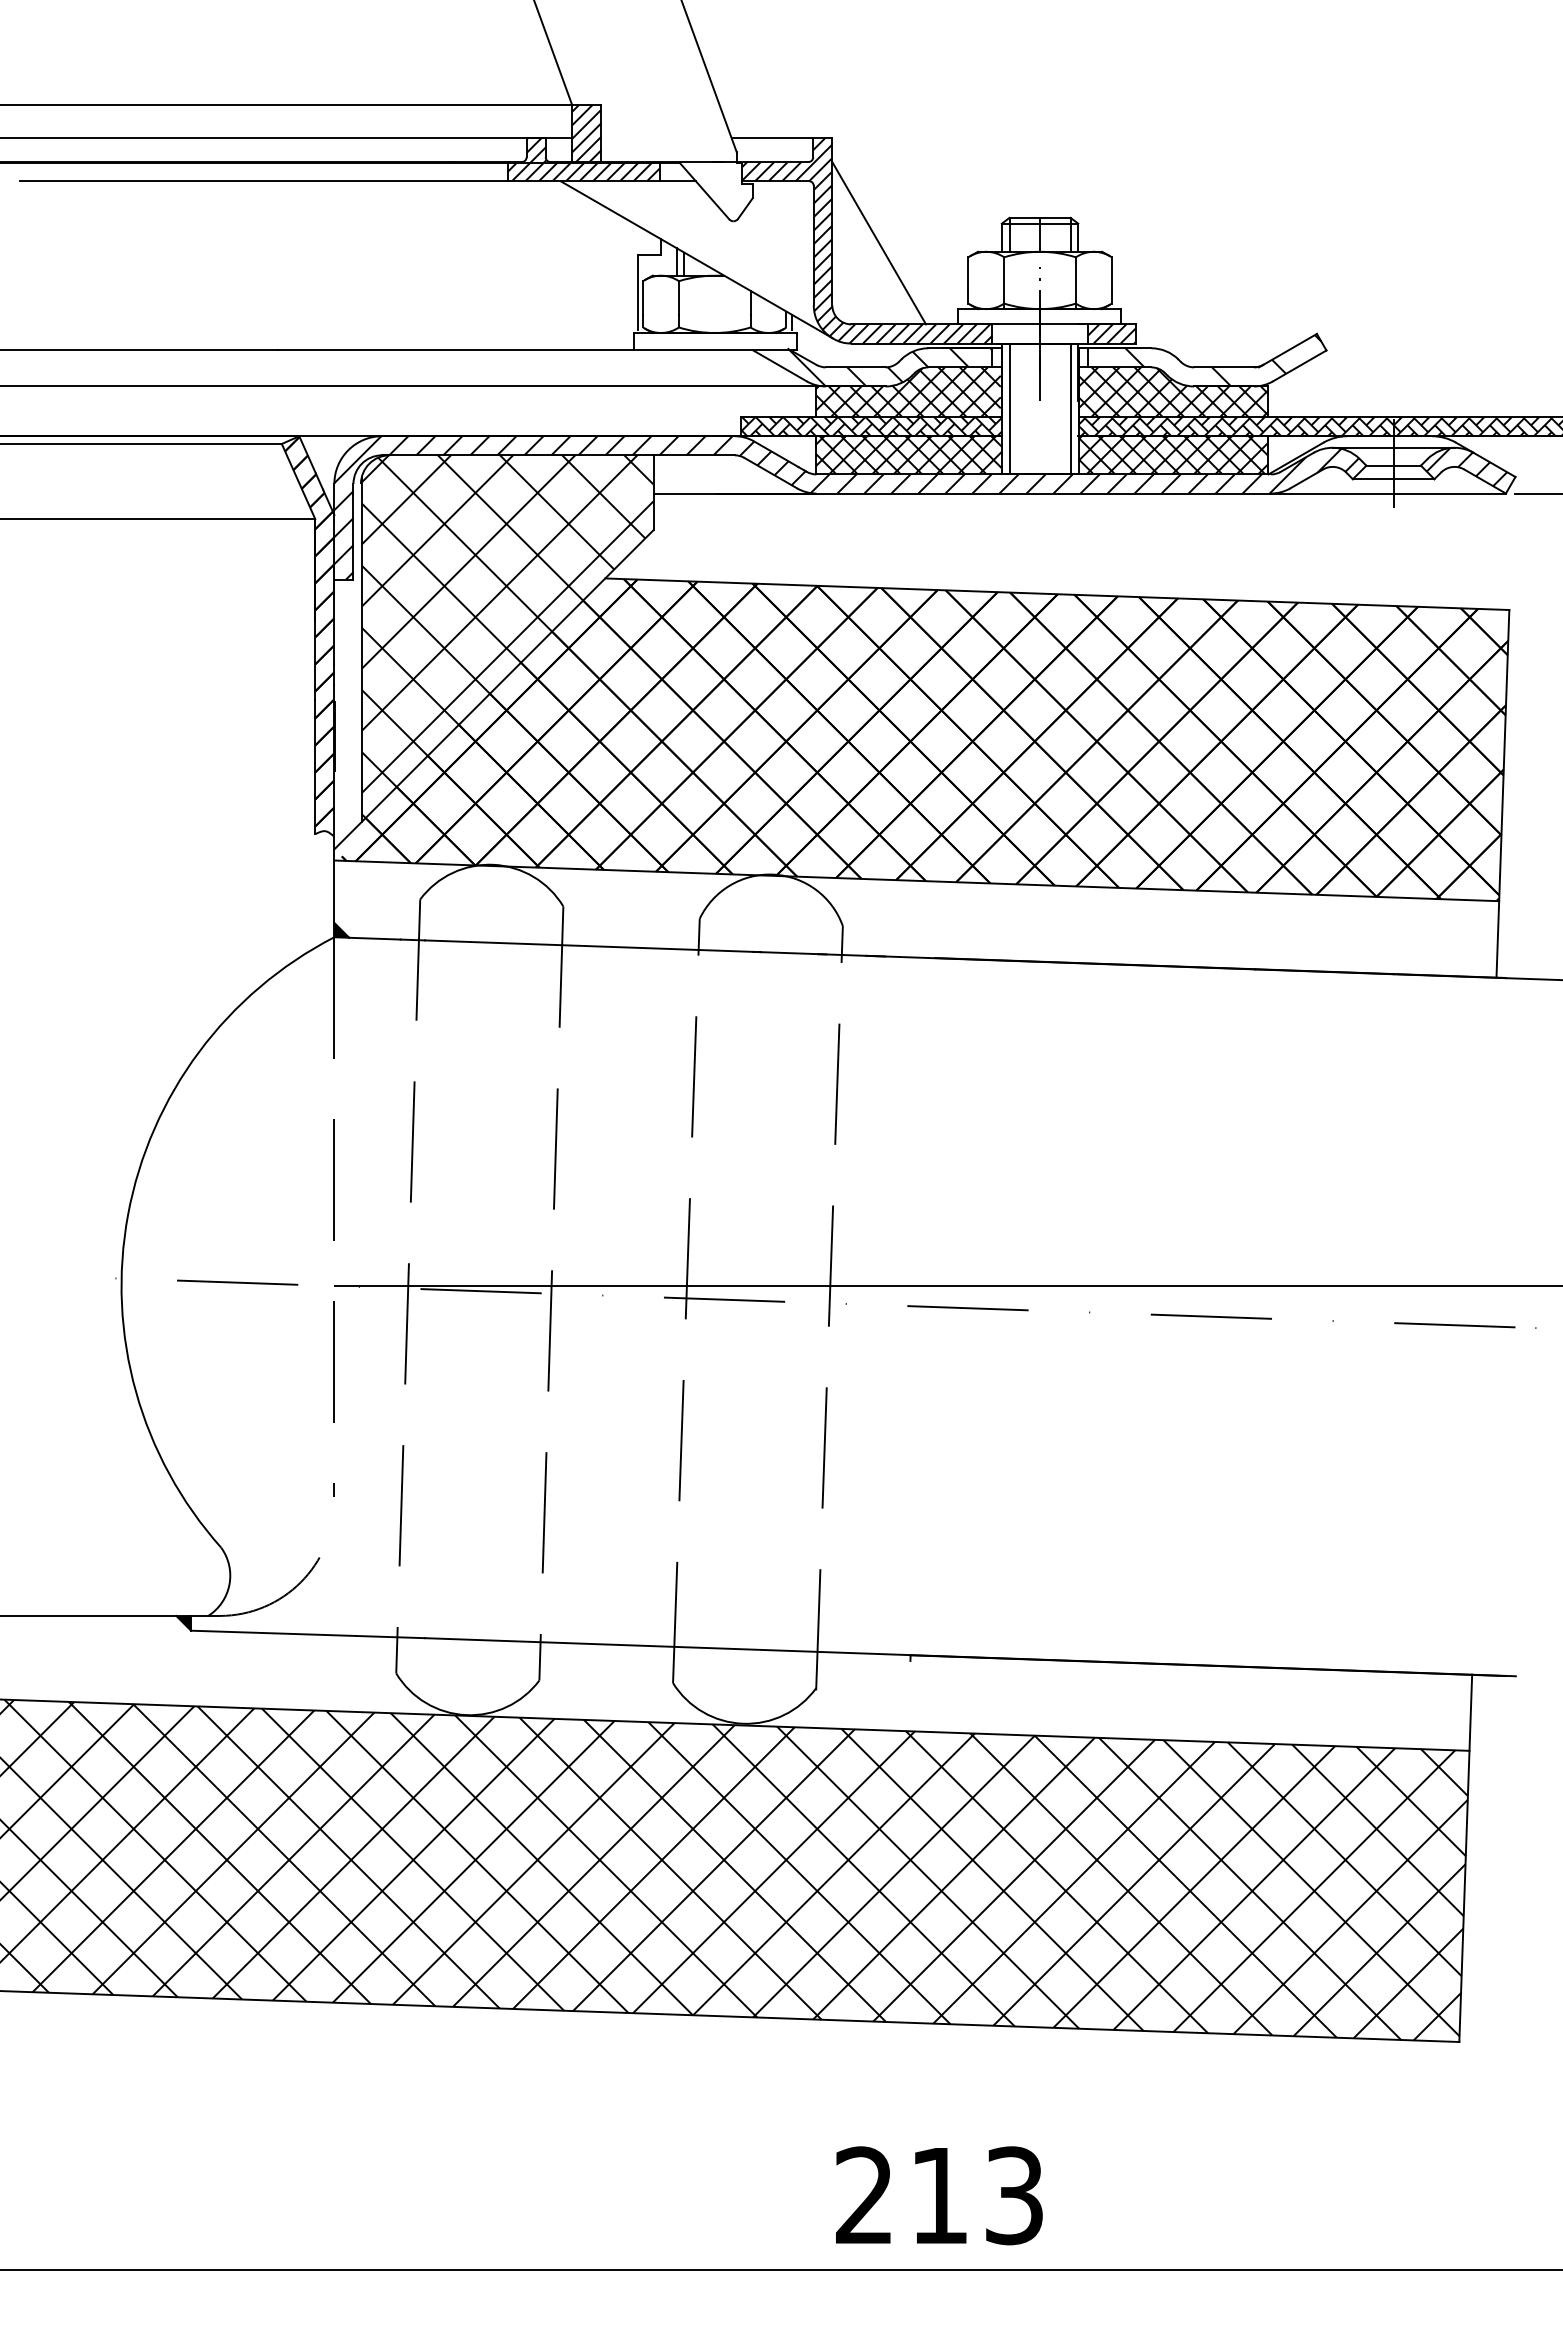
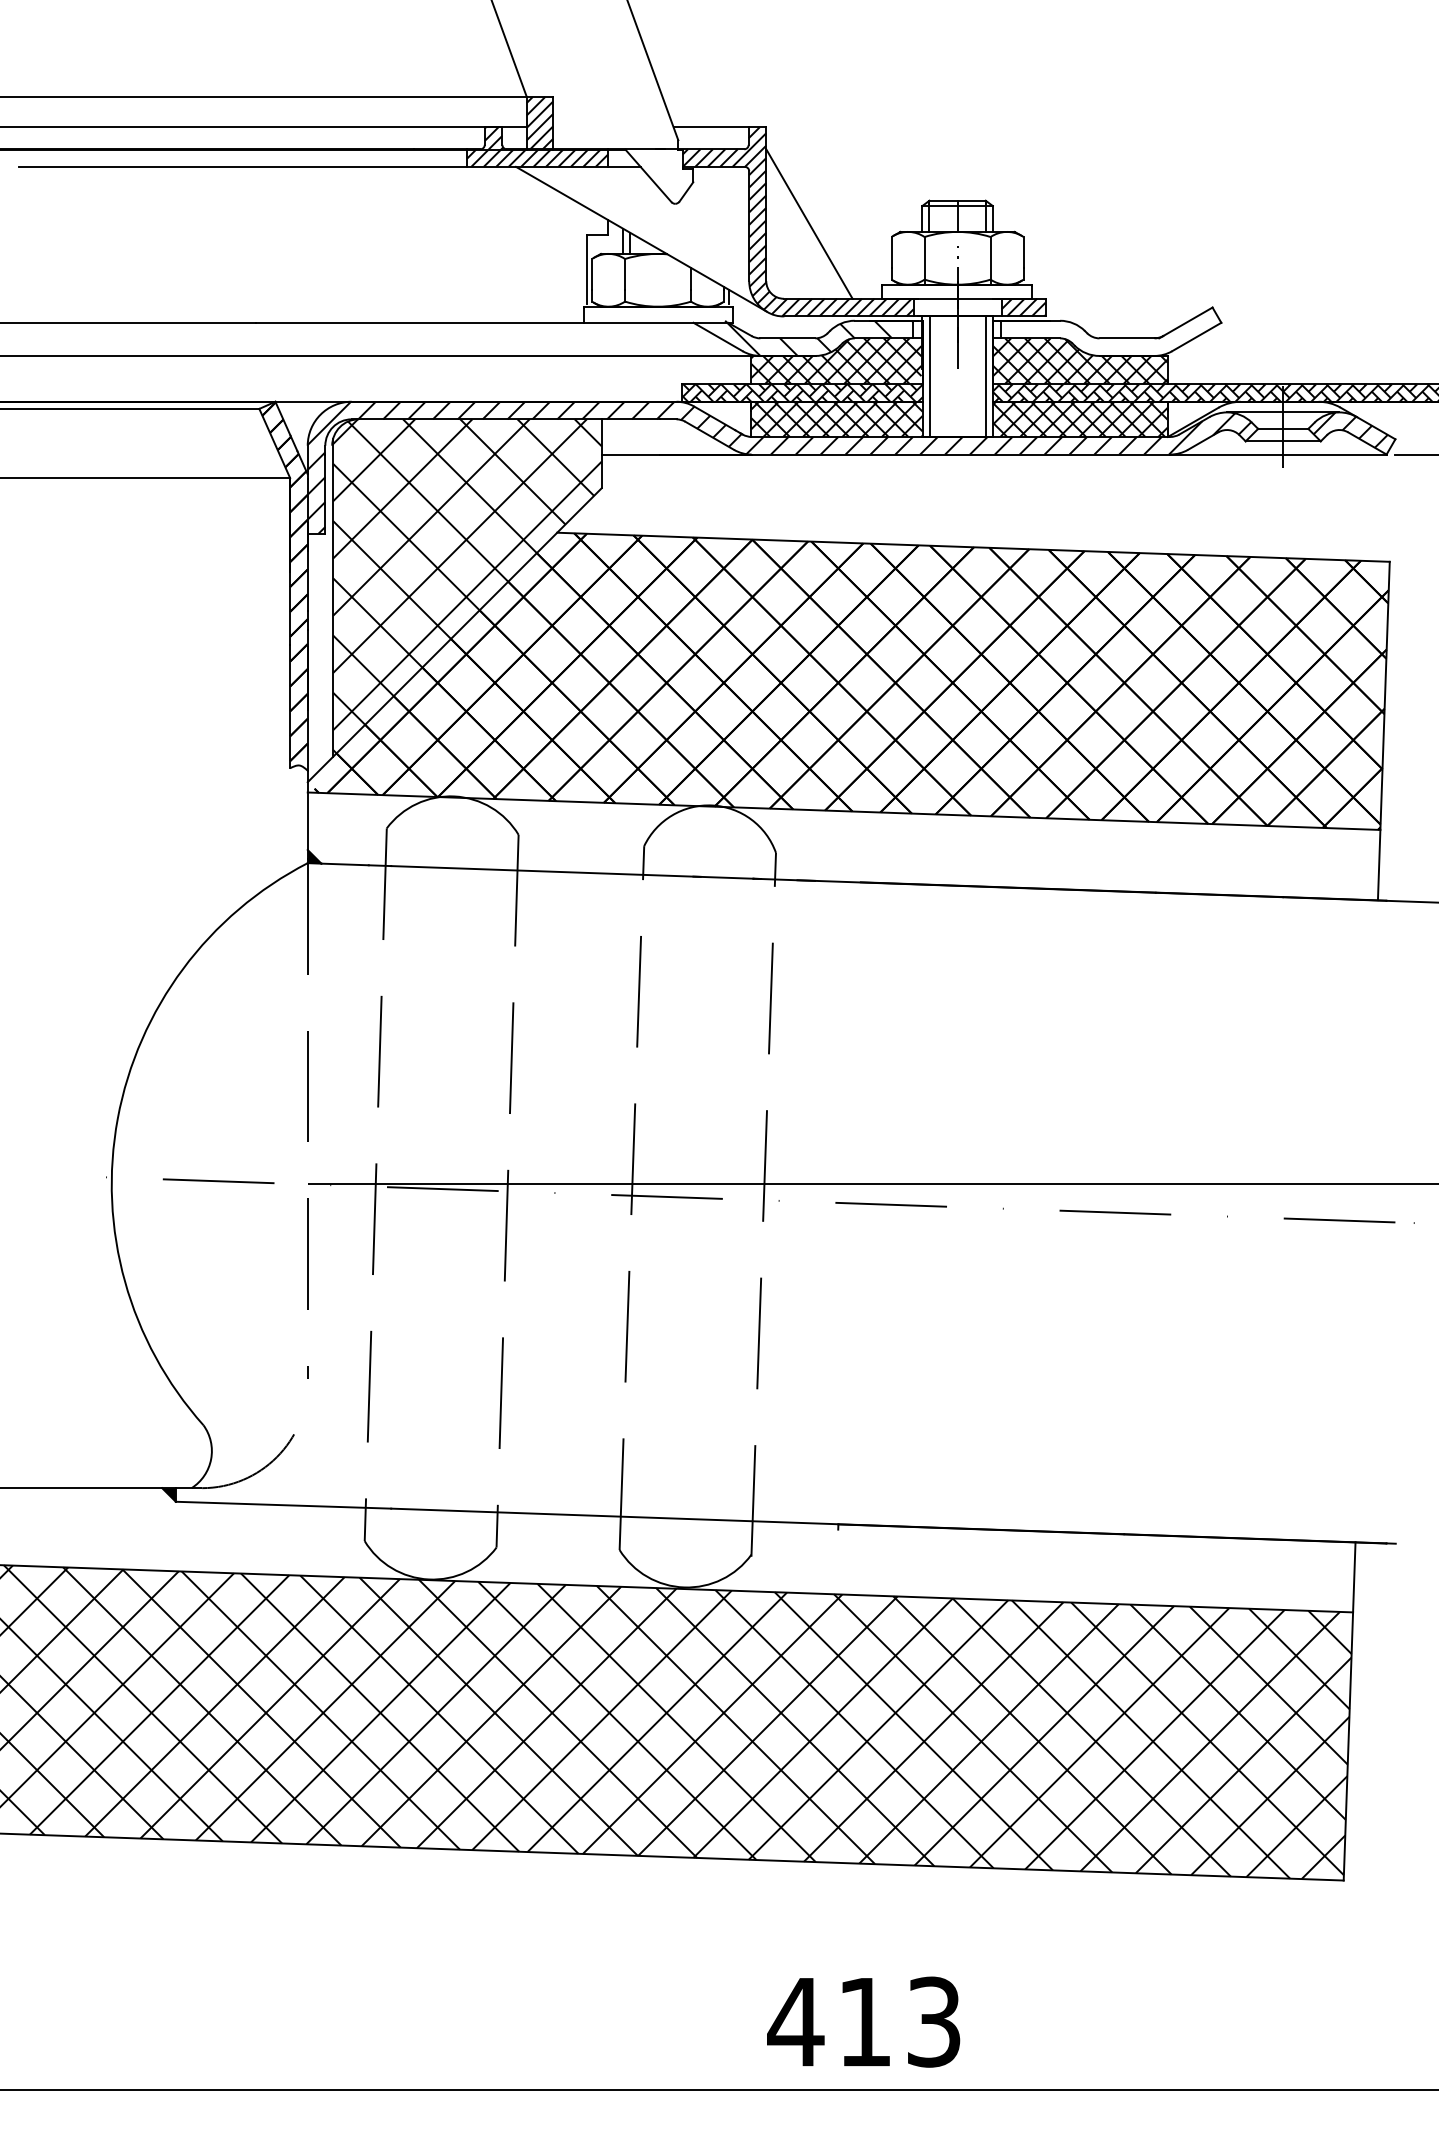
hatch: (1223, 360) -> (1126, 332), removed
text: (864, 2194) -> (795, 2020), 213 -> 413

